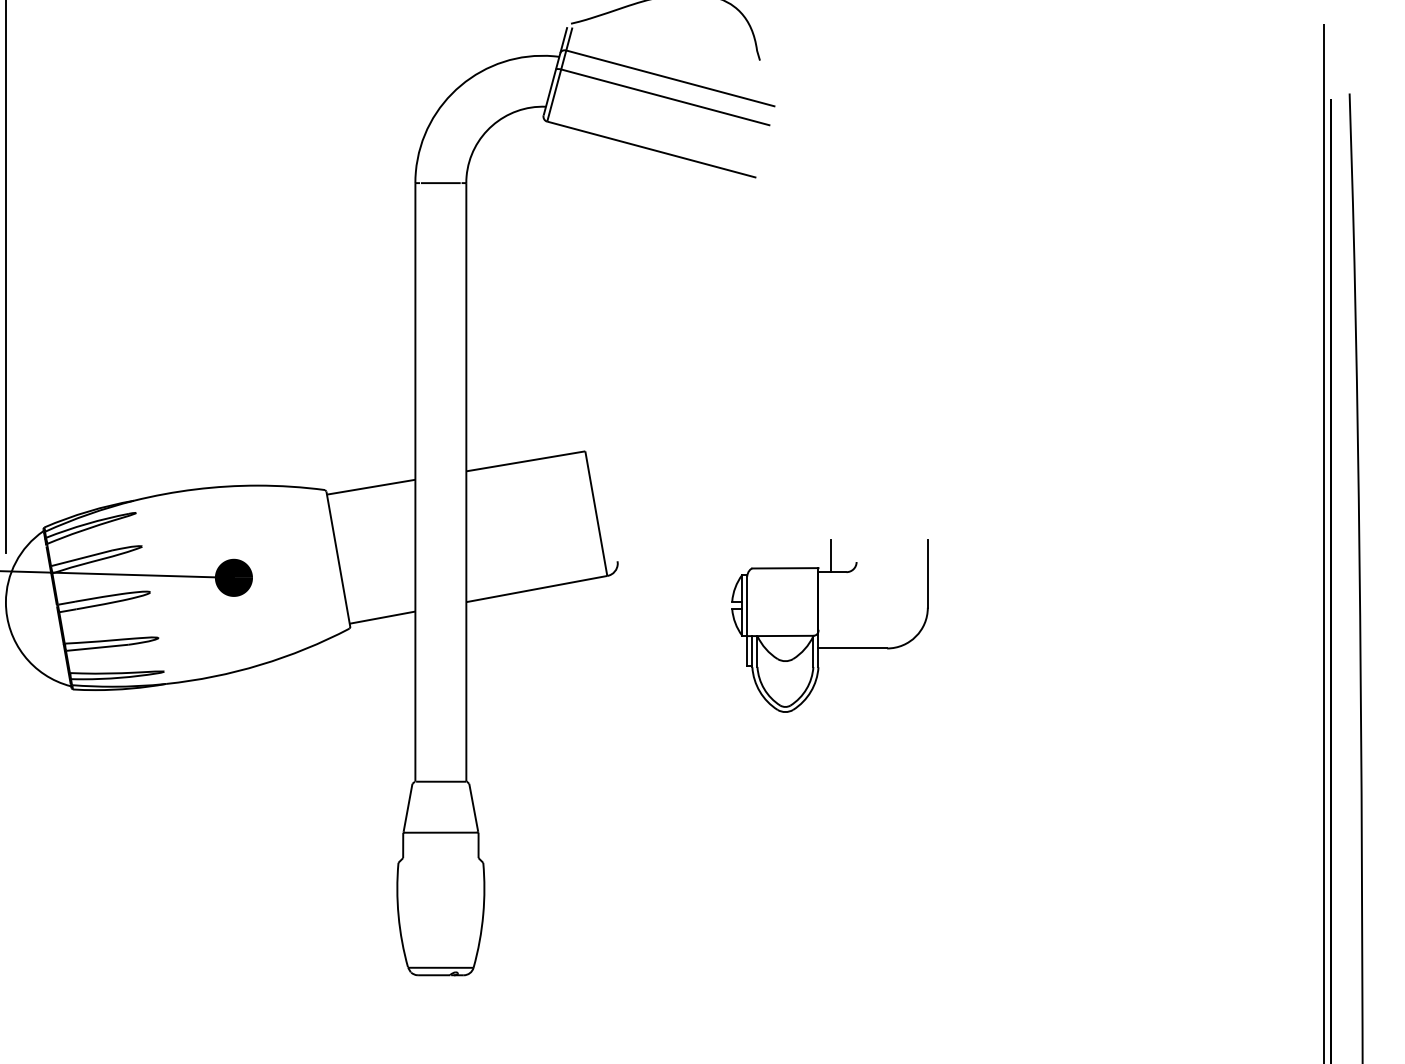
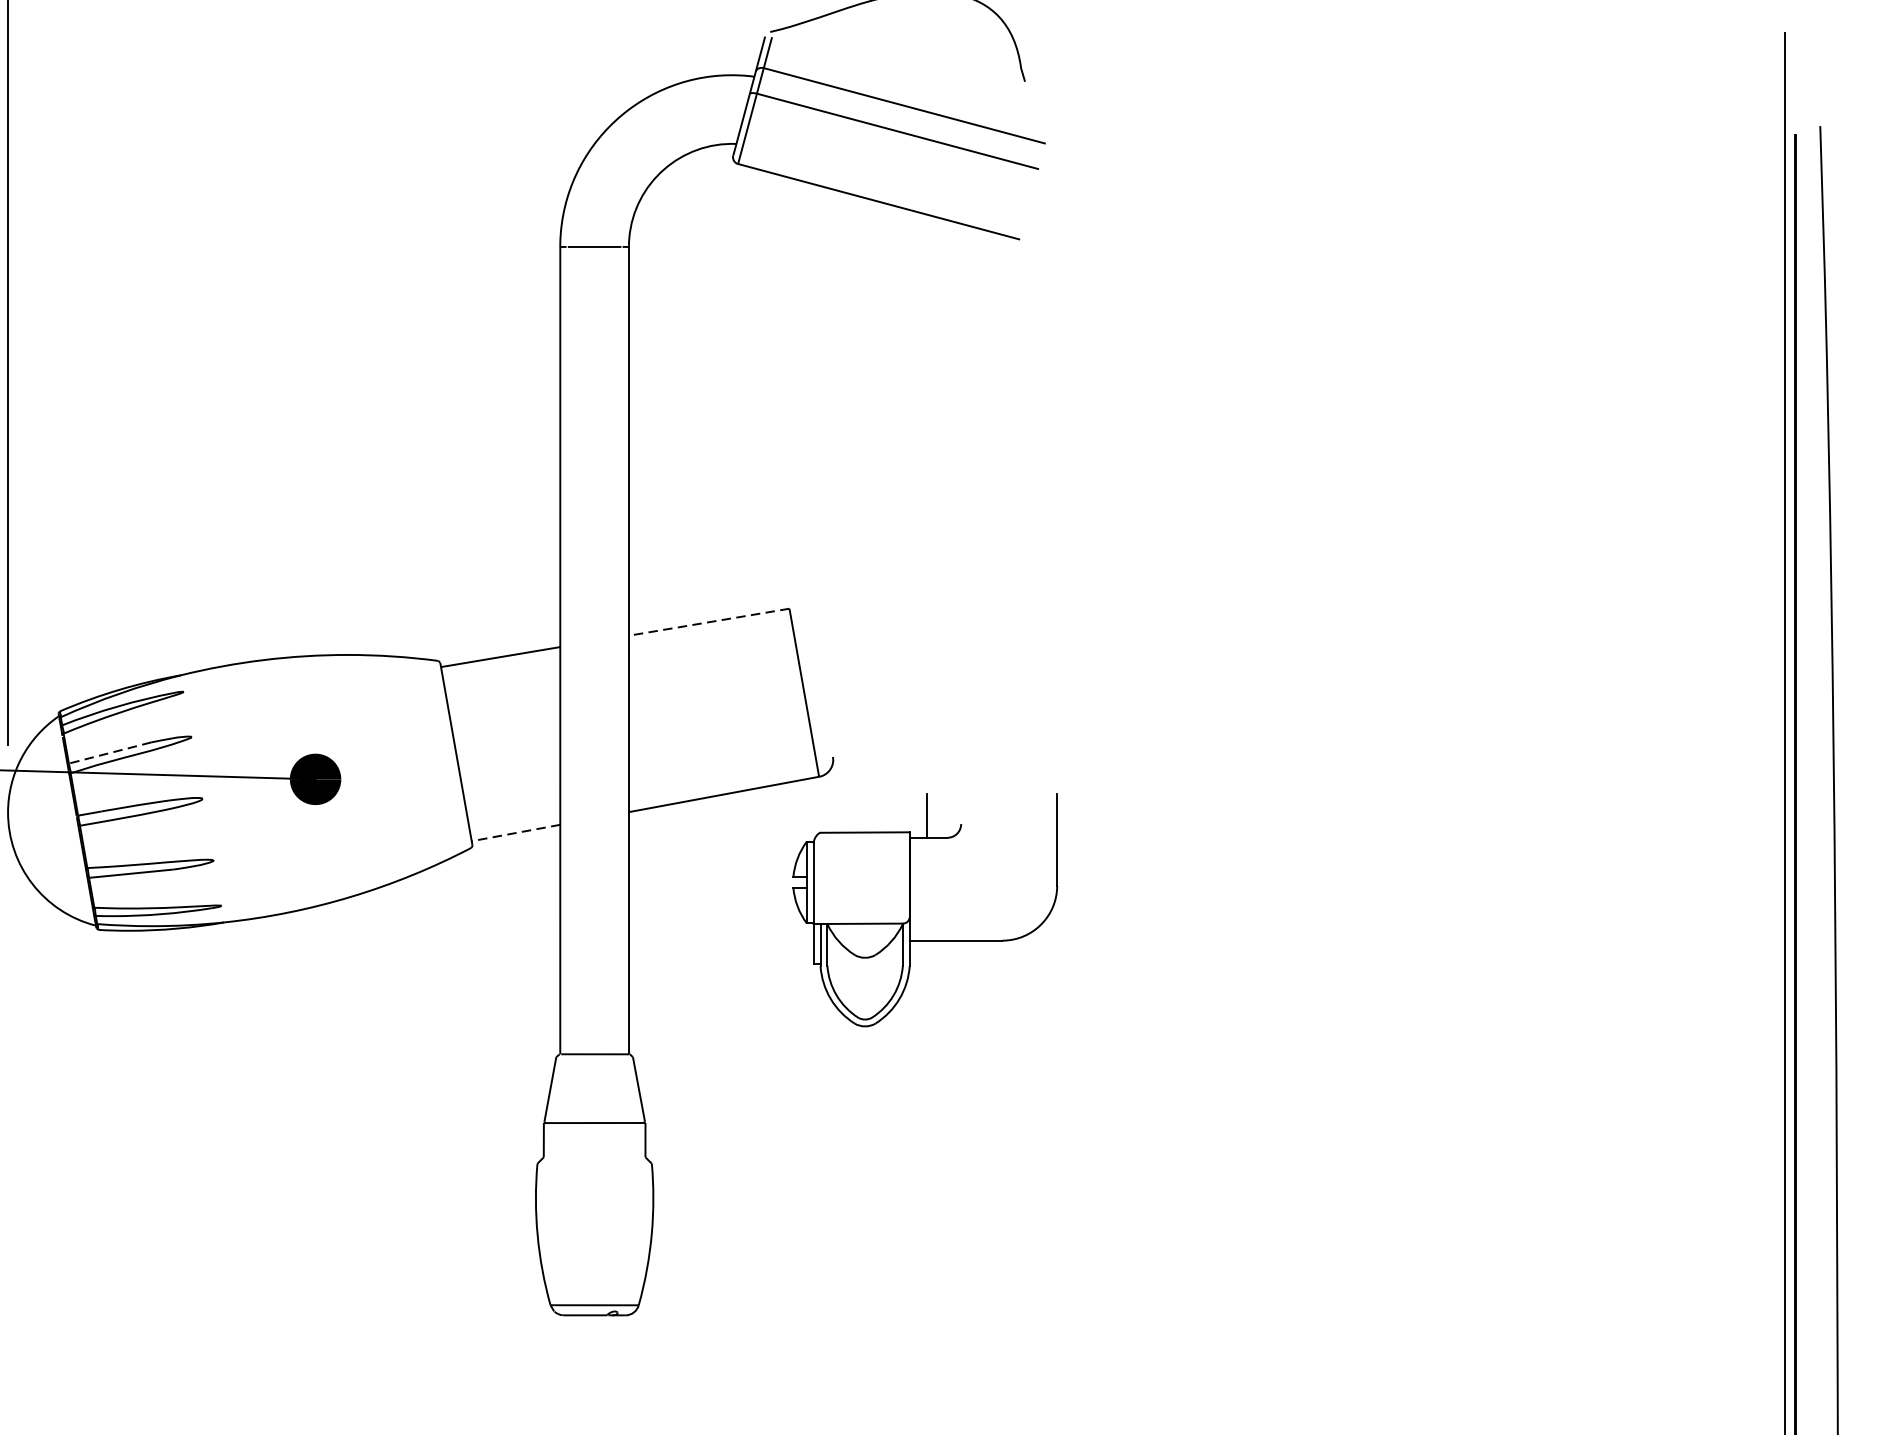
line: (525, 461) -> (708, 622), solid -> dashed
line: (81, 558) -> (109, 753), solid -> dashed
line: (382, 617) -> (515, 832), solid -> dashed
part: (818, 625) -> (909, 909), moved

